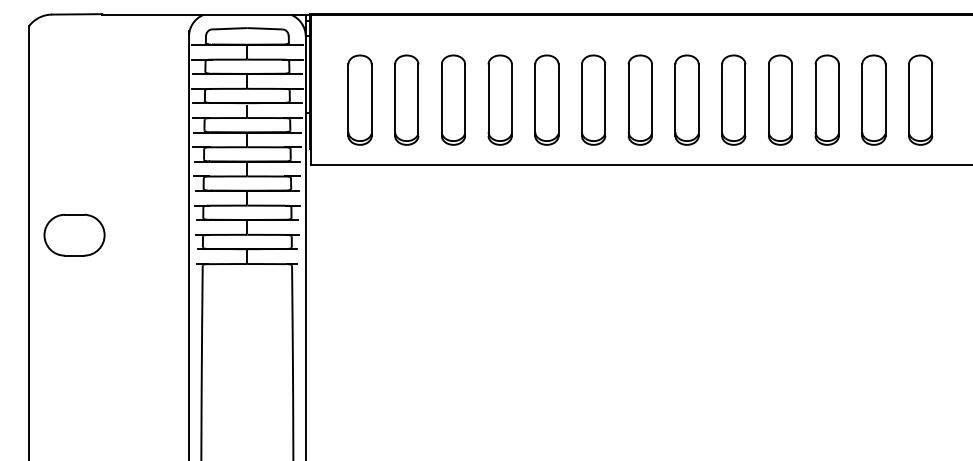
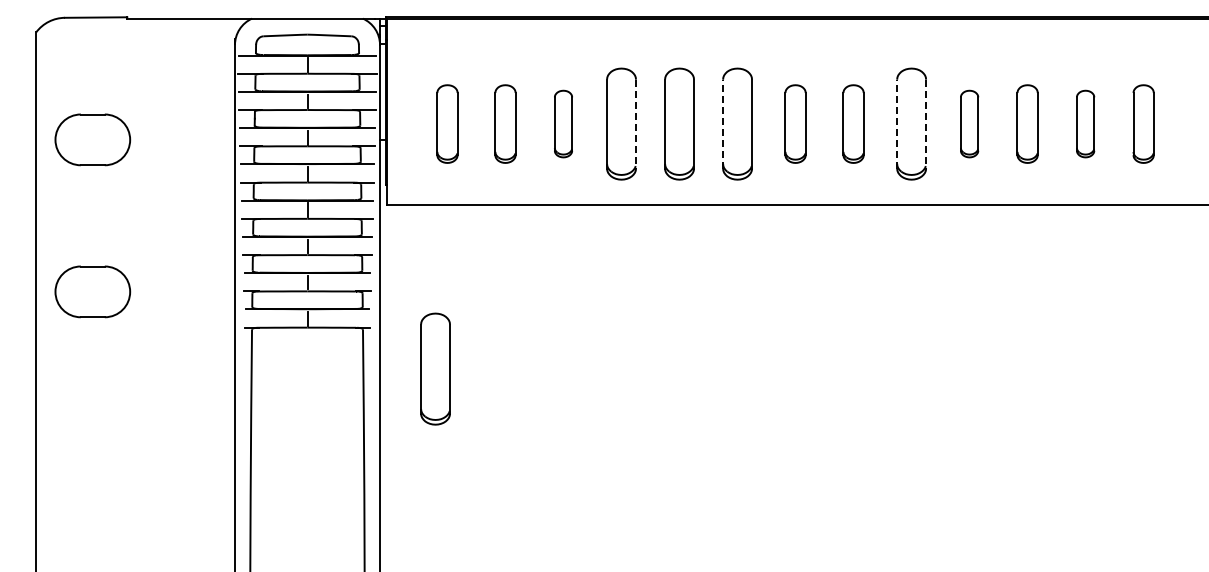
part: (360, 99) -> (447, 123), size x0.7
part: (406, 99) -> (505, 123), size x0.7
part: (453, 99) -> (563, 123), size x0.6
line: (582, 99) -> (723, 123), solid -> dashed
part: (640, 99) -> (795, 123), size x0.7
part: (686, 99) -> (853, 123), size x0.7
line: (722, 99) -> (897, 123), solid -> dashed
part: (780, 99) -> (969, 123), size x0.6
part: (827, 99) -> (1027, 123), size x0.7
part: (873, 99) -> (1085, 123), size x0.6
part: (920, 99) -> (1143, 123), size x0.7
line: (512, 100) -> (636, 124), solid -> dashed
line: (745, 100) -> (926, 124), solid -> dashed
part: (74, 112) -> (92, 139), added
part: (350, 296) -> (435, 368), added

